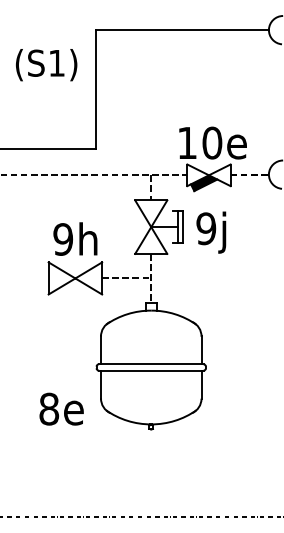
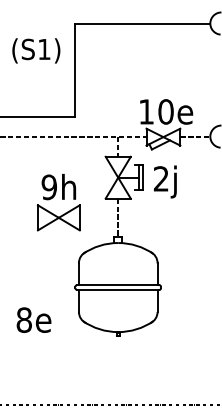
fill: (203, 183) -> (159, 143), removed
text: (206, 228) -> (161, 178), 9j -> 2j
line: (126, 278) -> (98, 217), removed
text: (61, 408) -> (33, 319), moved

